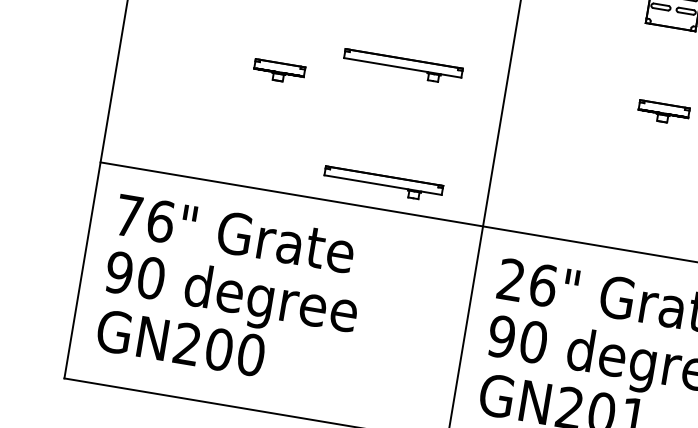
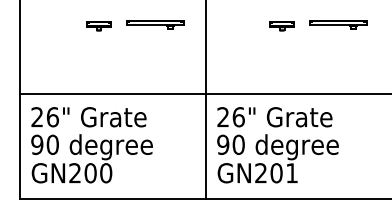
part: (278, 72) -> (98, 26), moved
part: (384, 183) -> (155, 81), removed
text: (127, 216) -> (36, 117), 76" -> 26"

